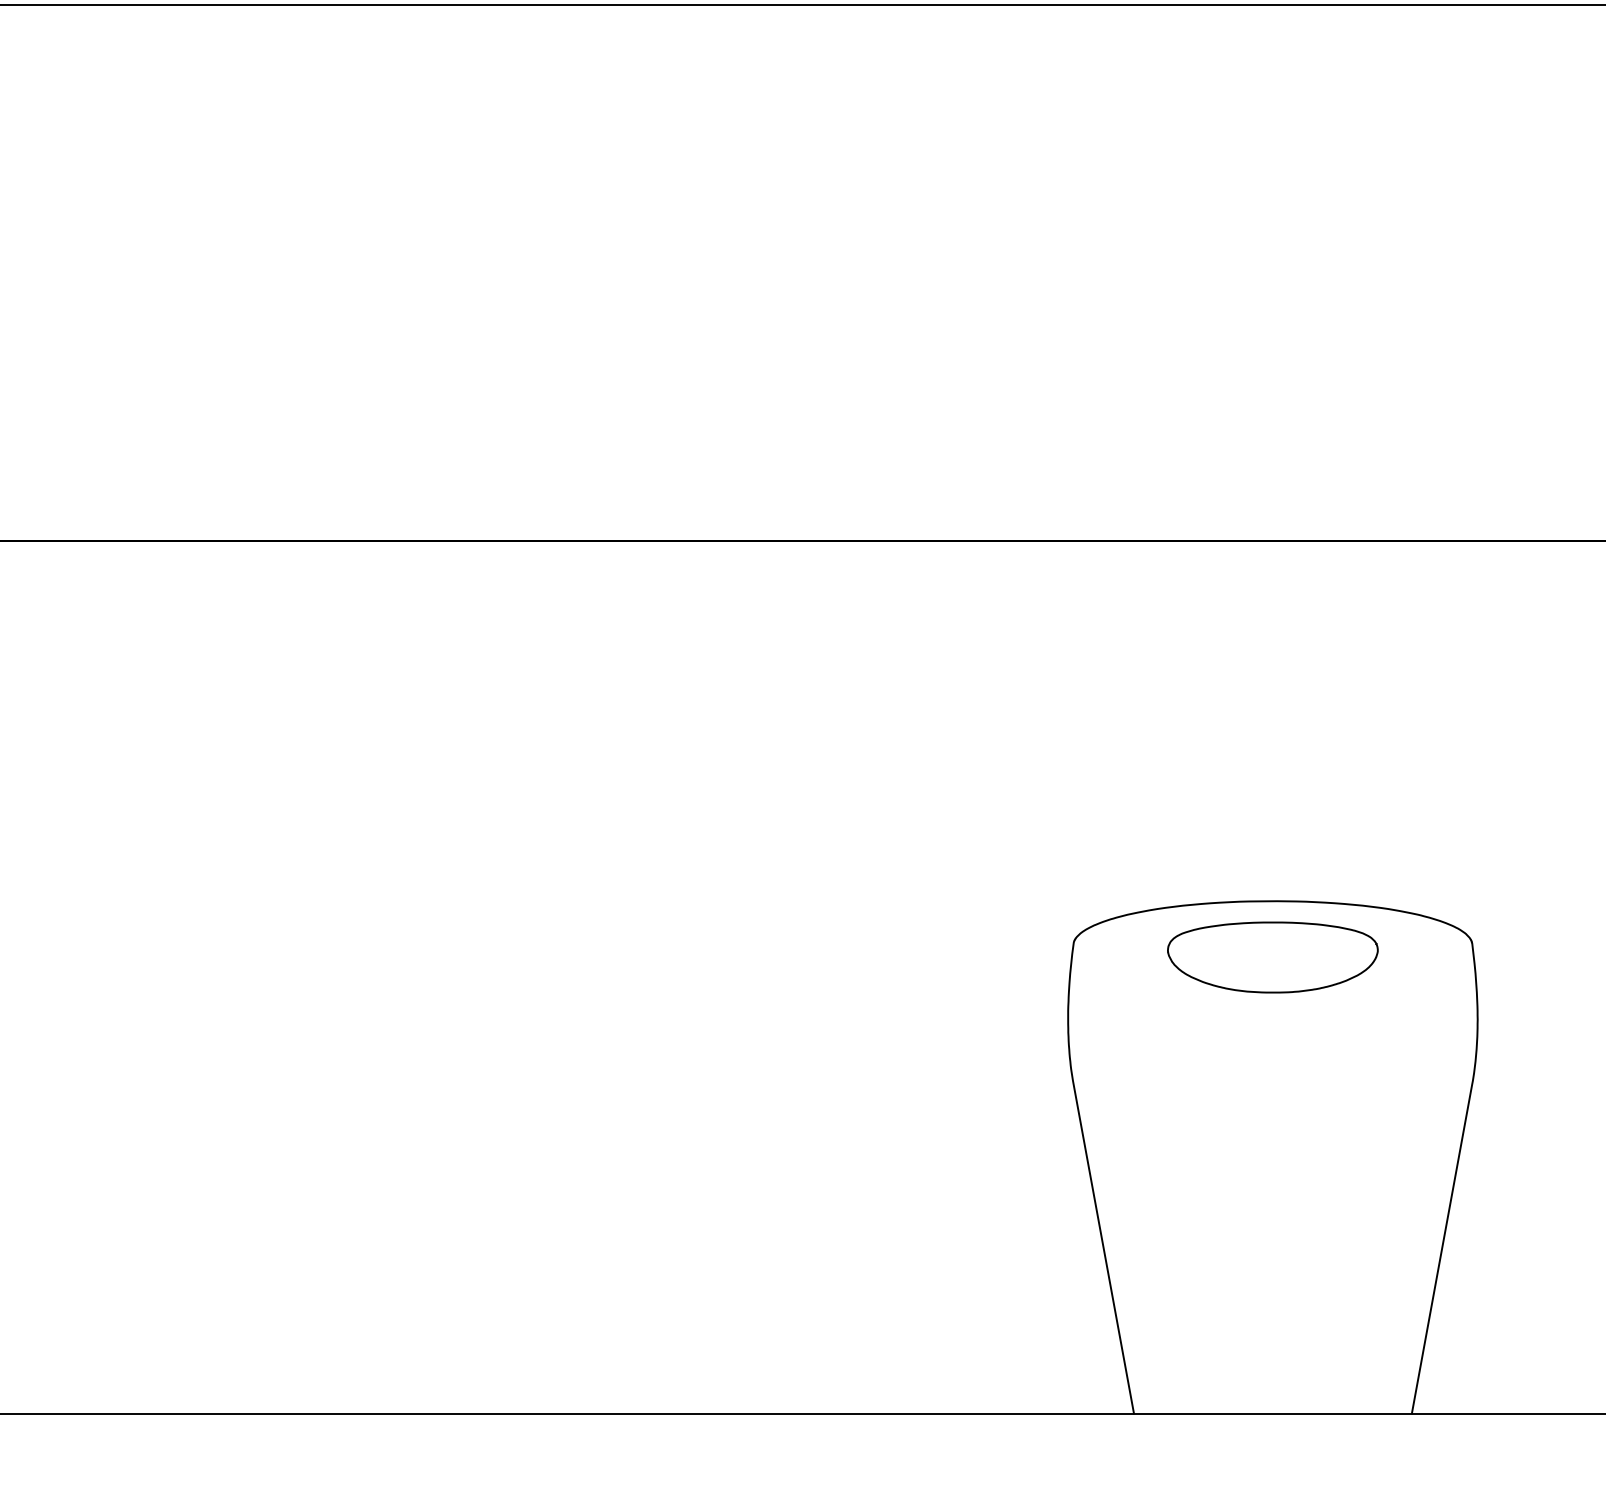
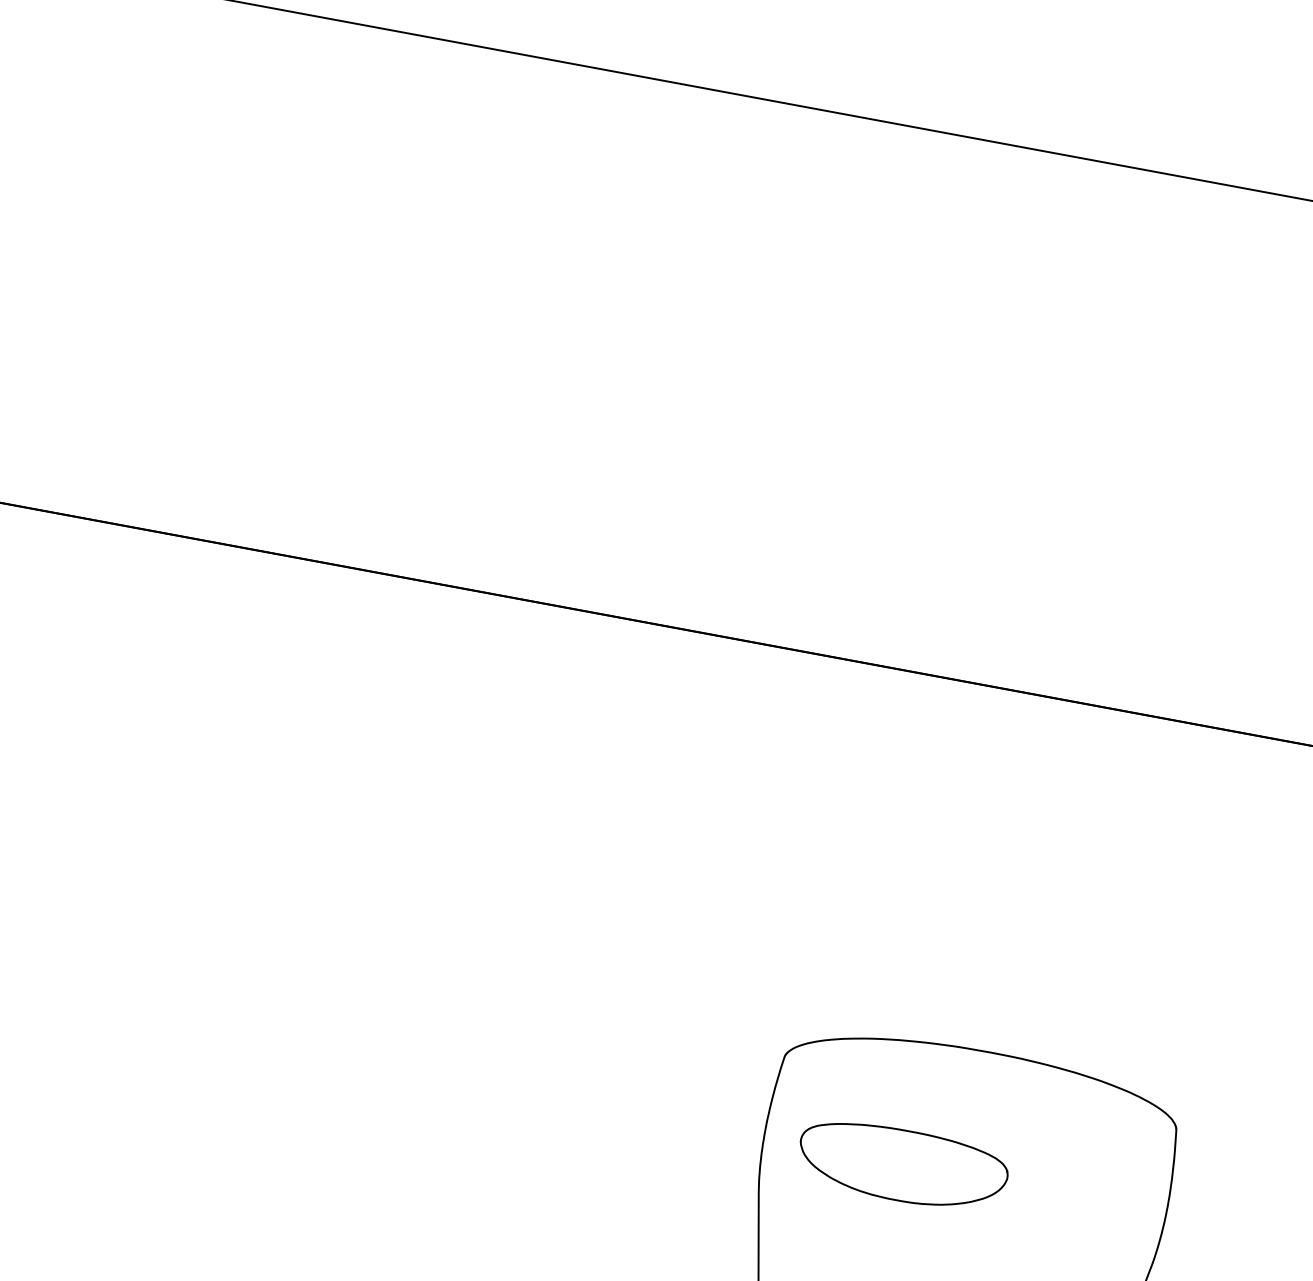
part: (1272, 957) -> (902, 1165), moved

